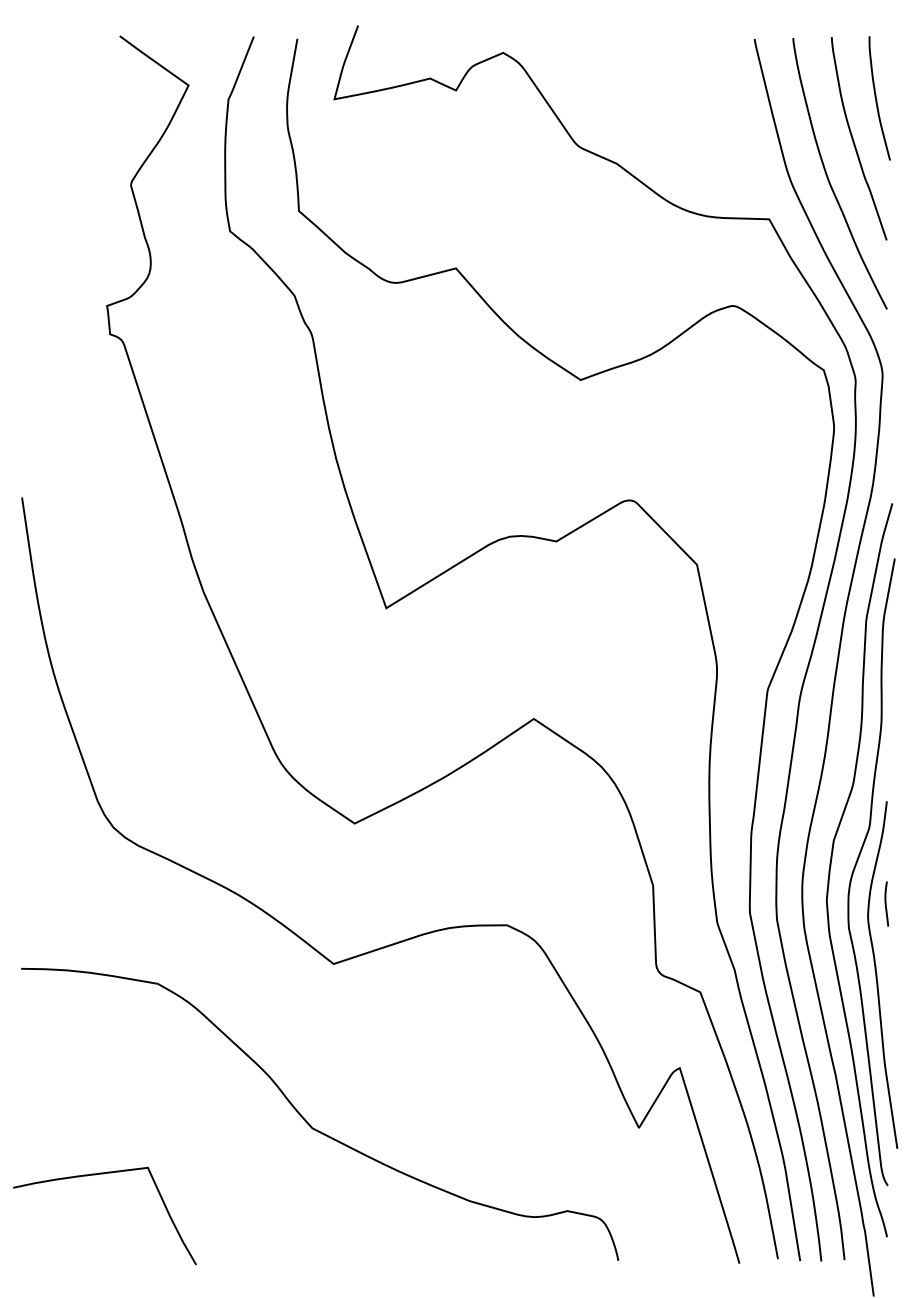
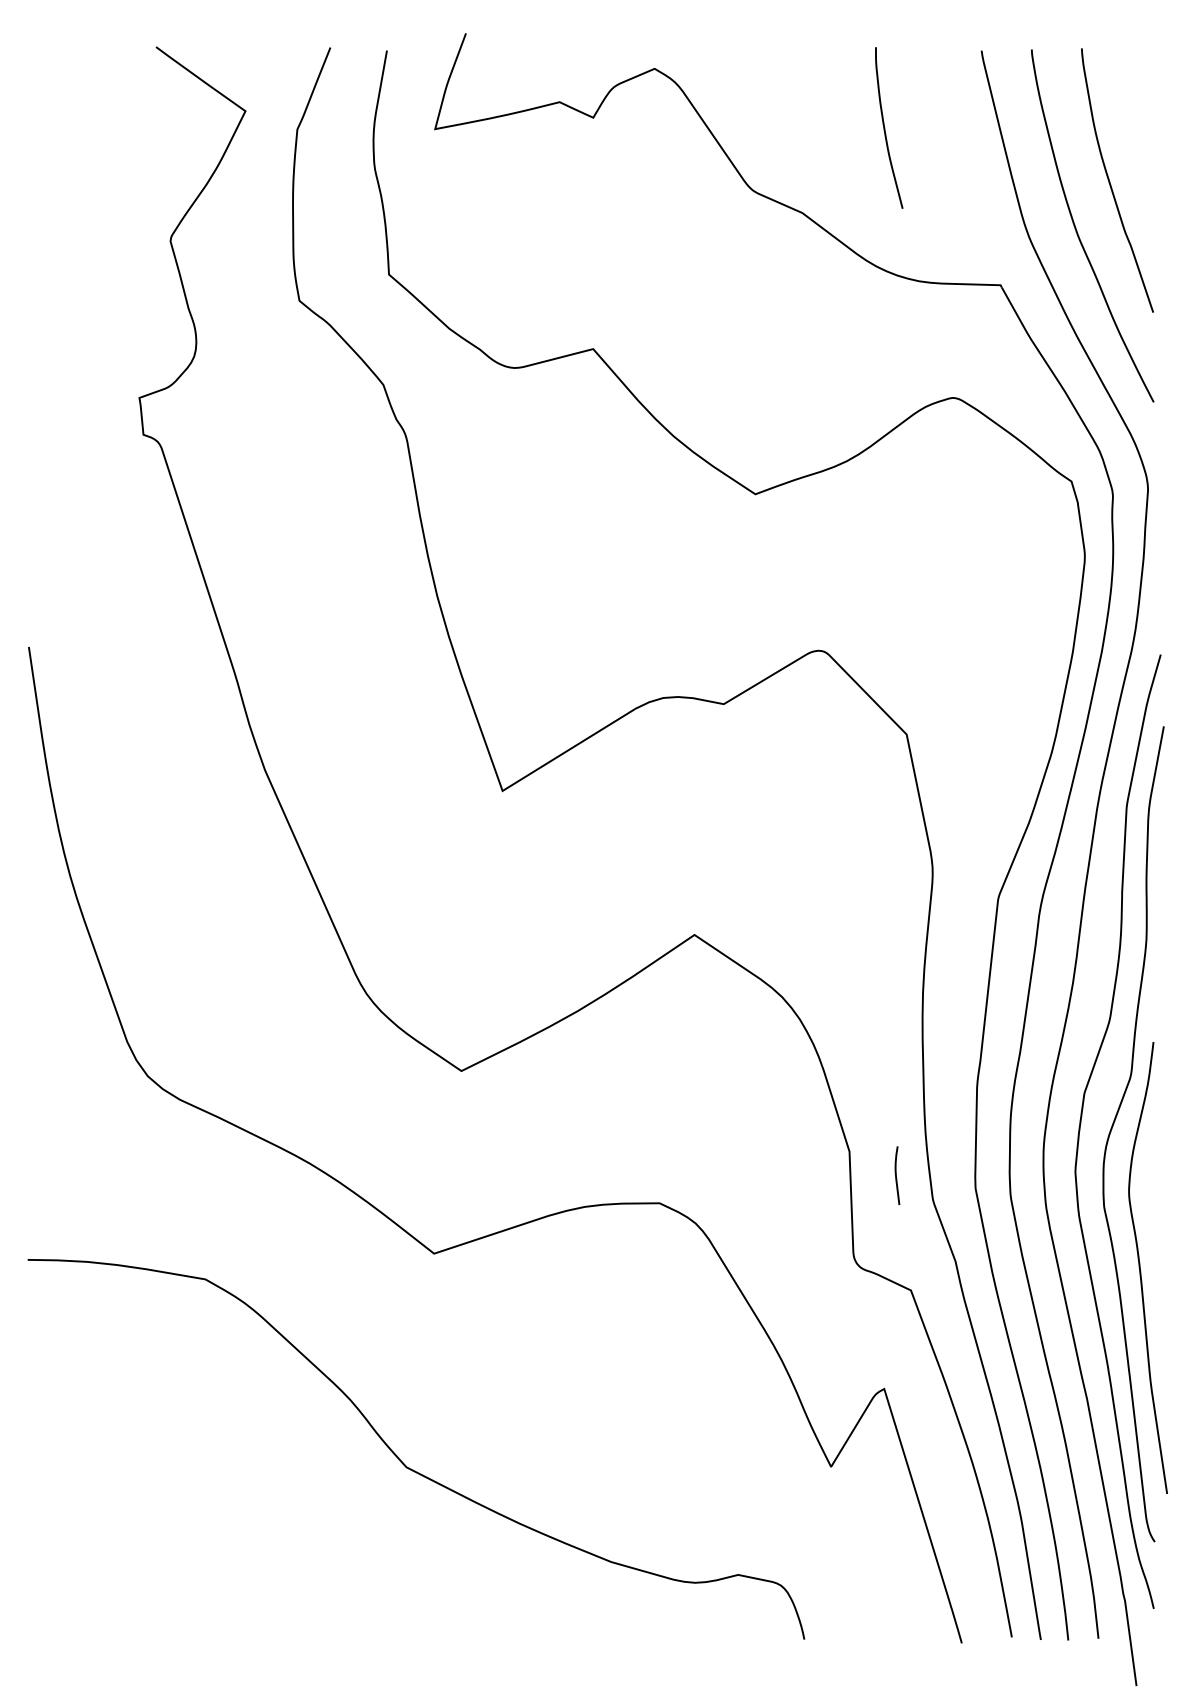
curve: (876, 98) -> (885, 127), moved
curve: (886, 903) -> (896, 1175), moved
curve: (100, 1174) -> (131, 1527), removed

